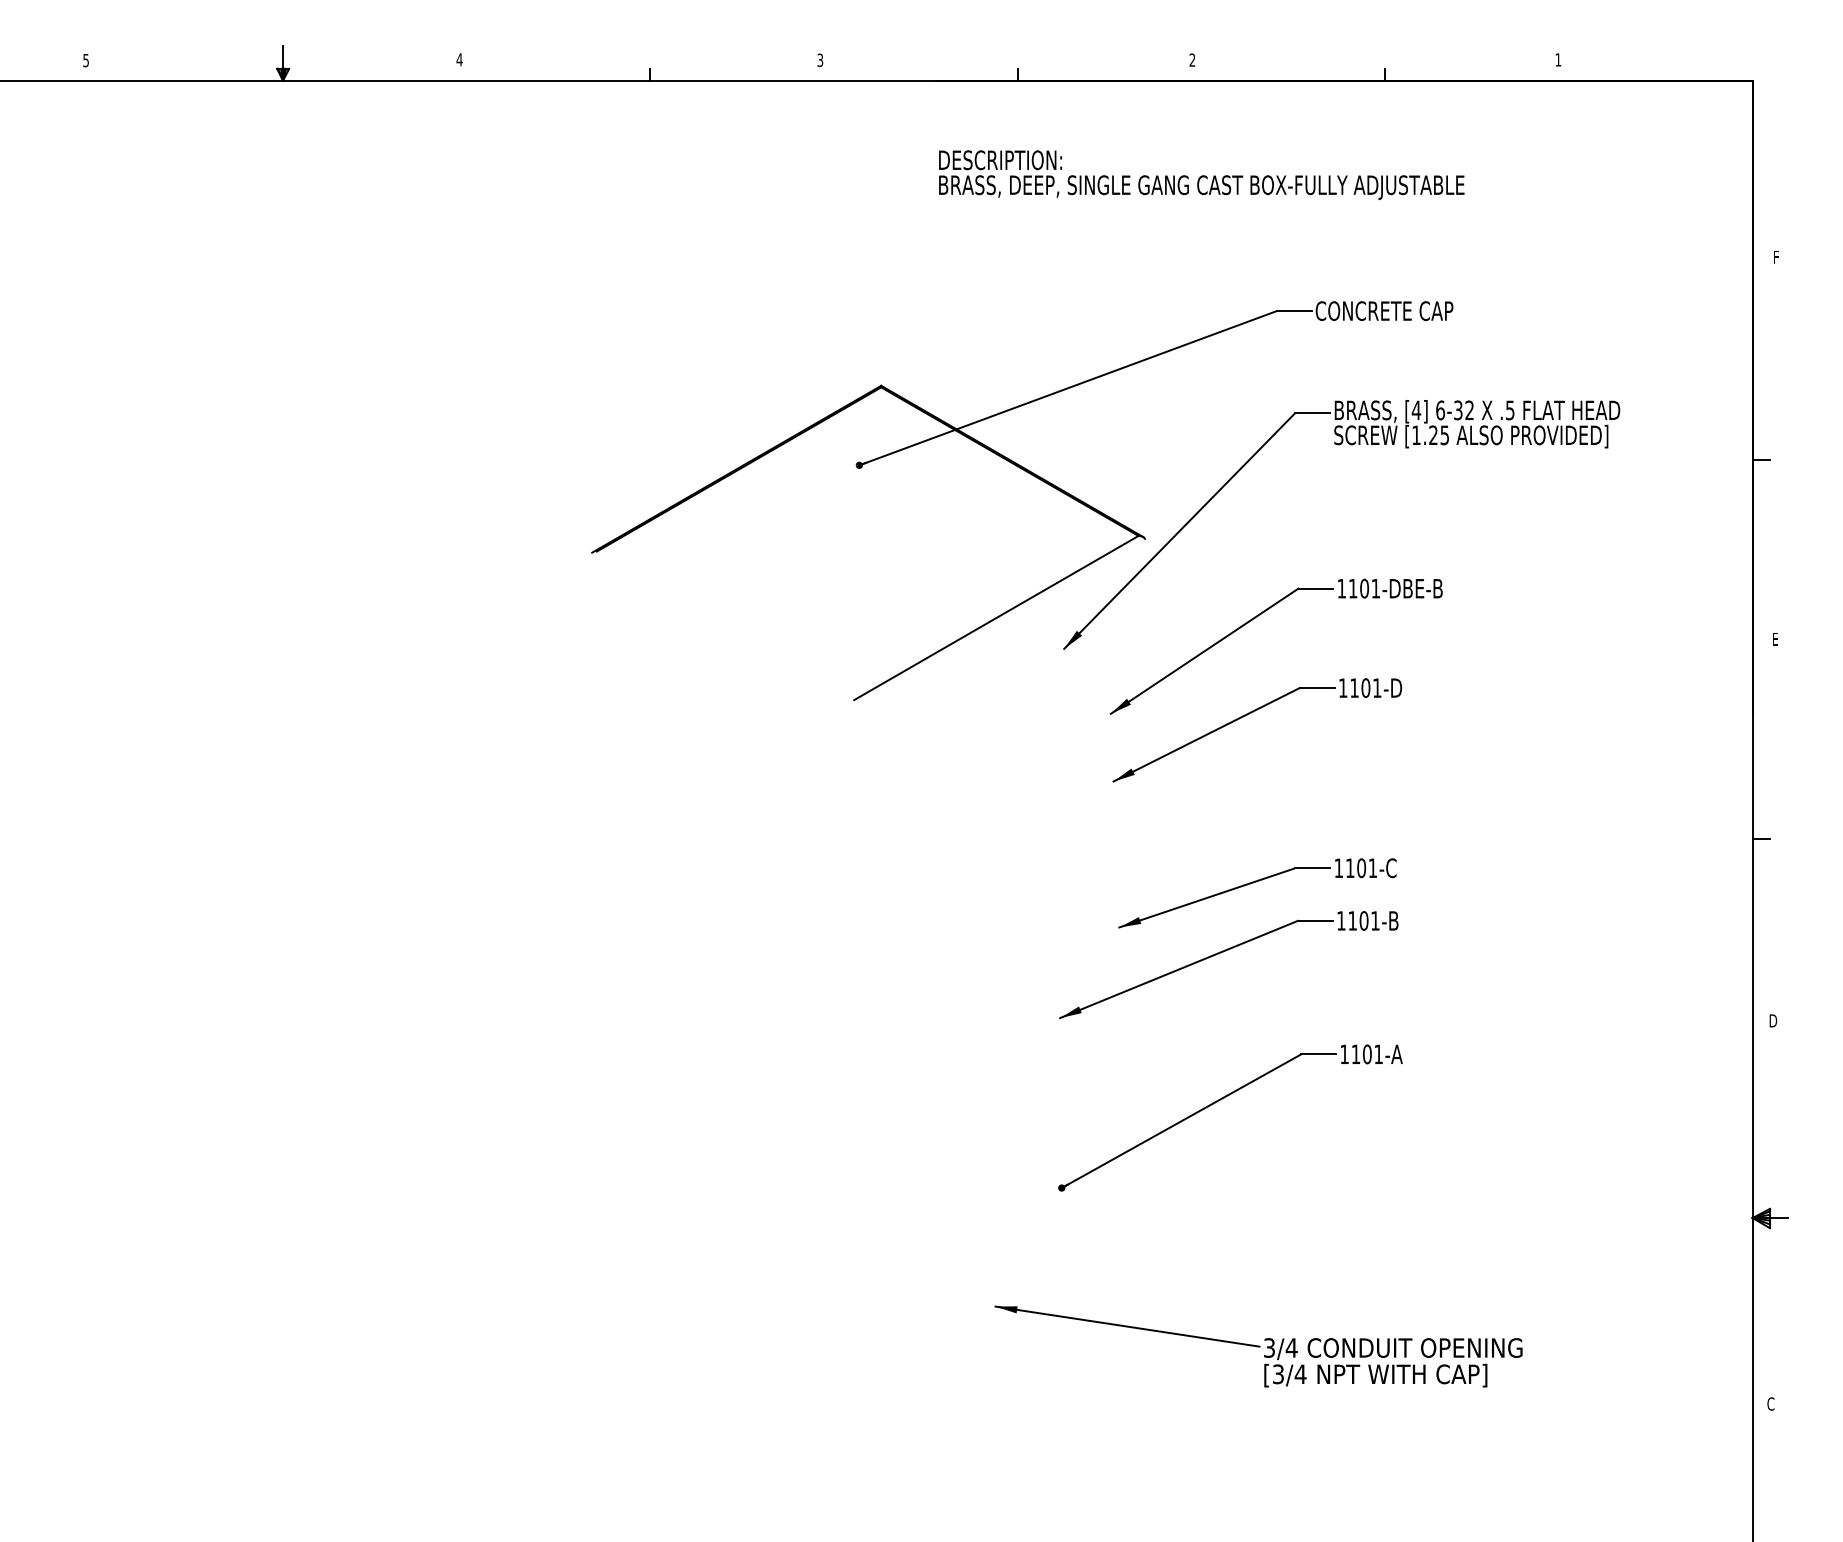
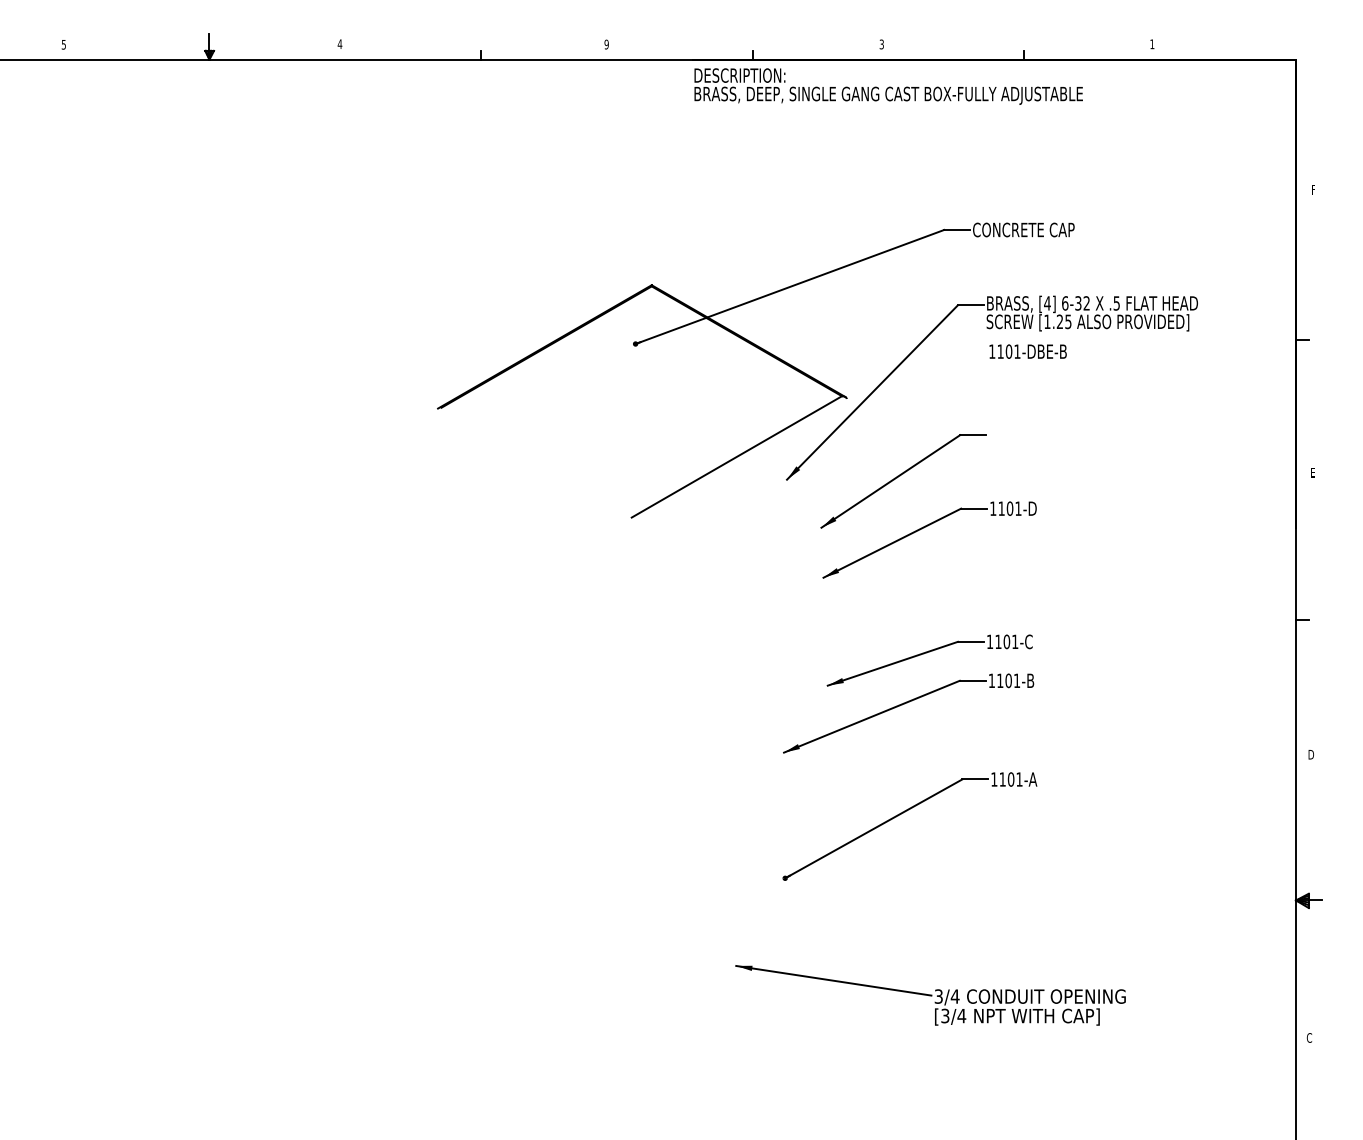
text: (820, 59) -> (606, 43), 3 -> 9
text: (1192, 60) -> (881, 44), 2 -> 3
text: (1201, 174) -> (888, 86), moved
text: (1390, 588) -> (1028, 351), moved

